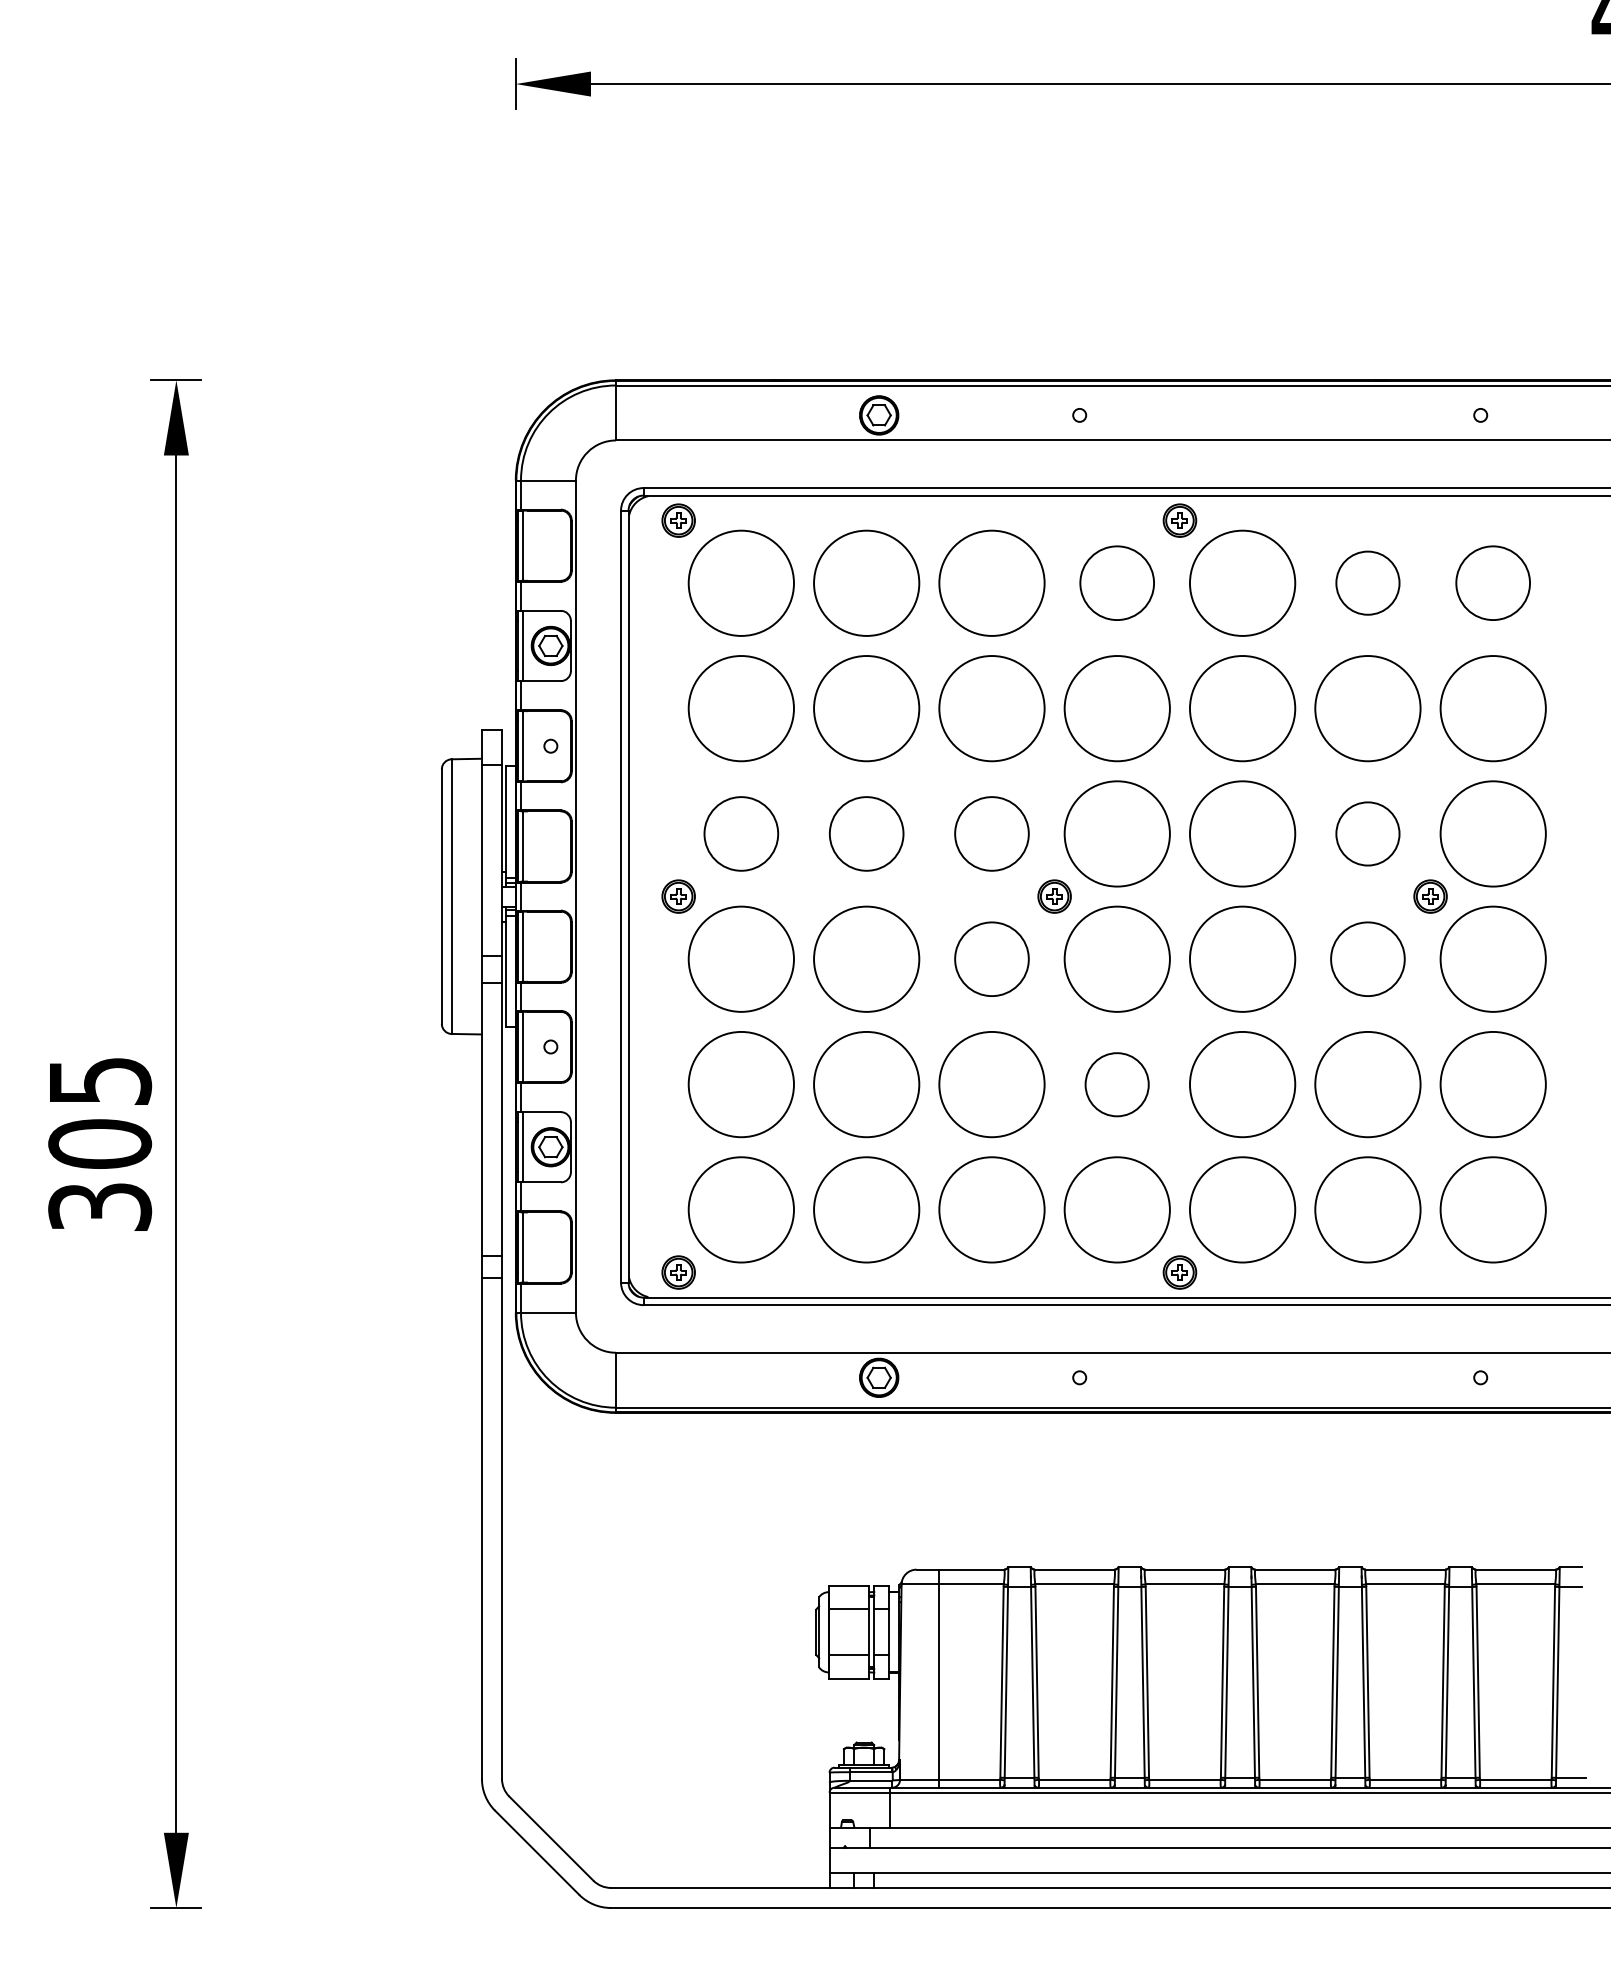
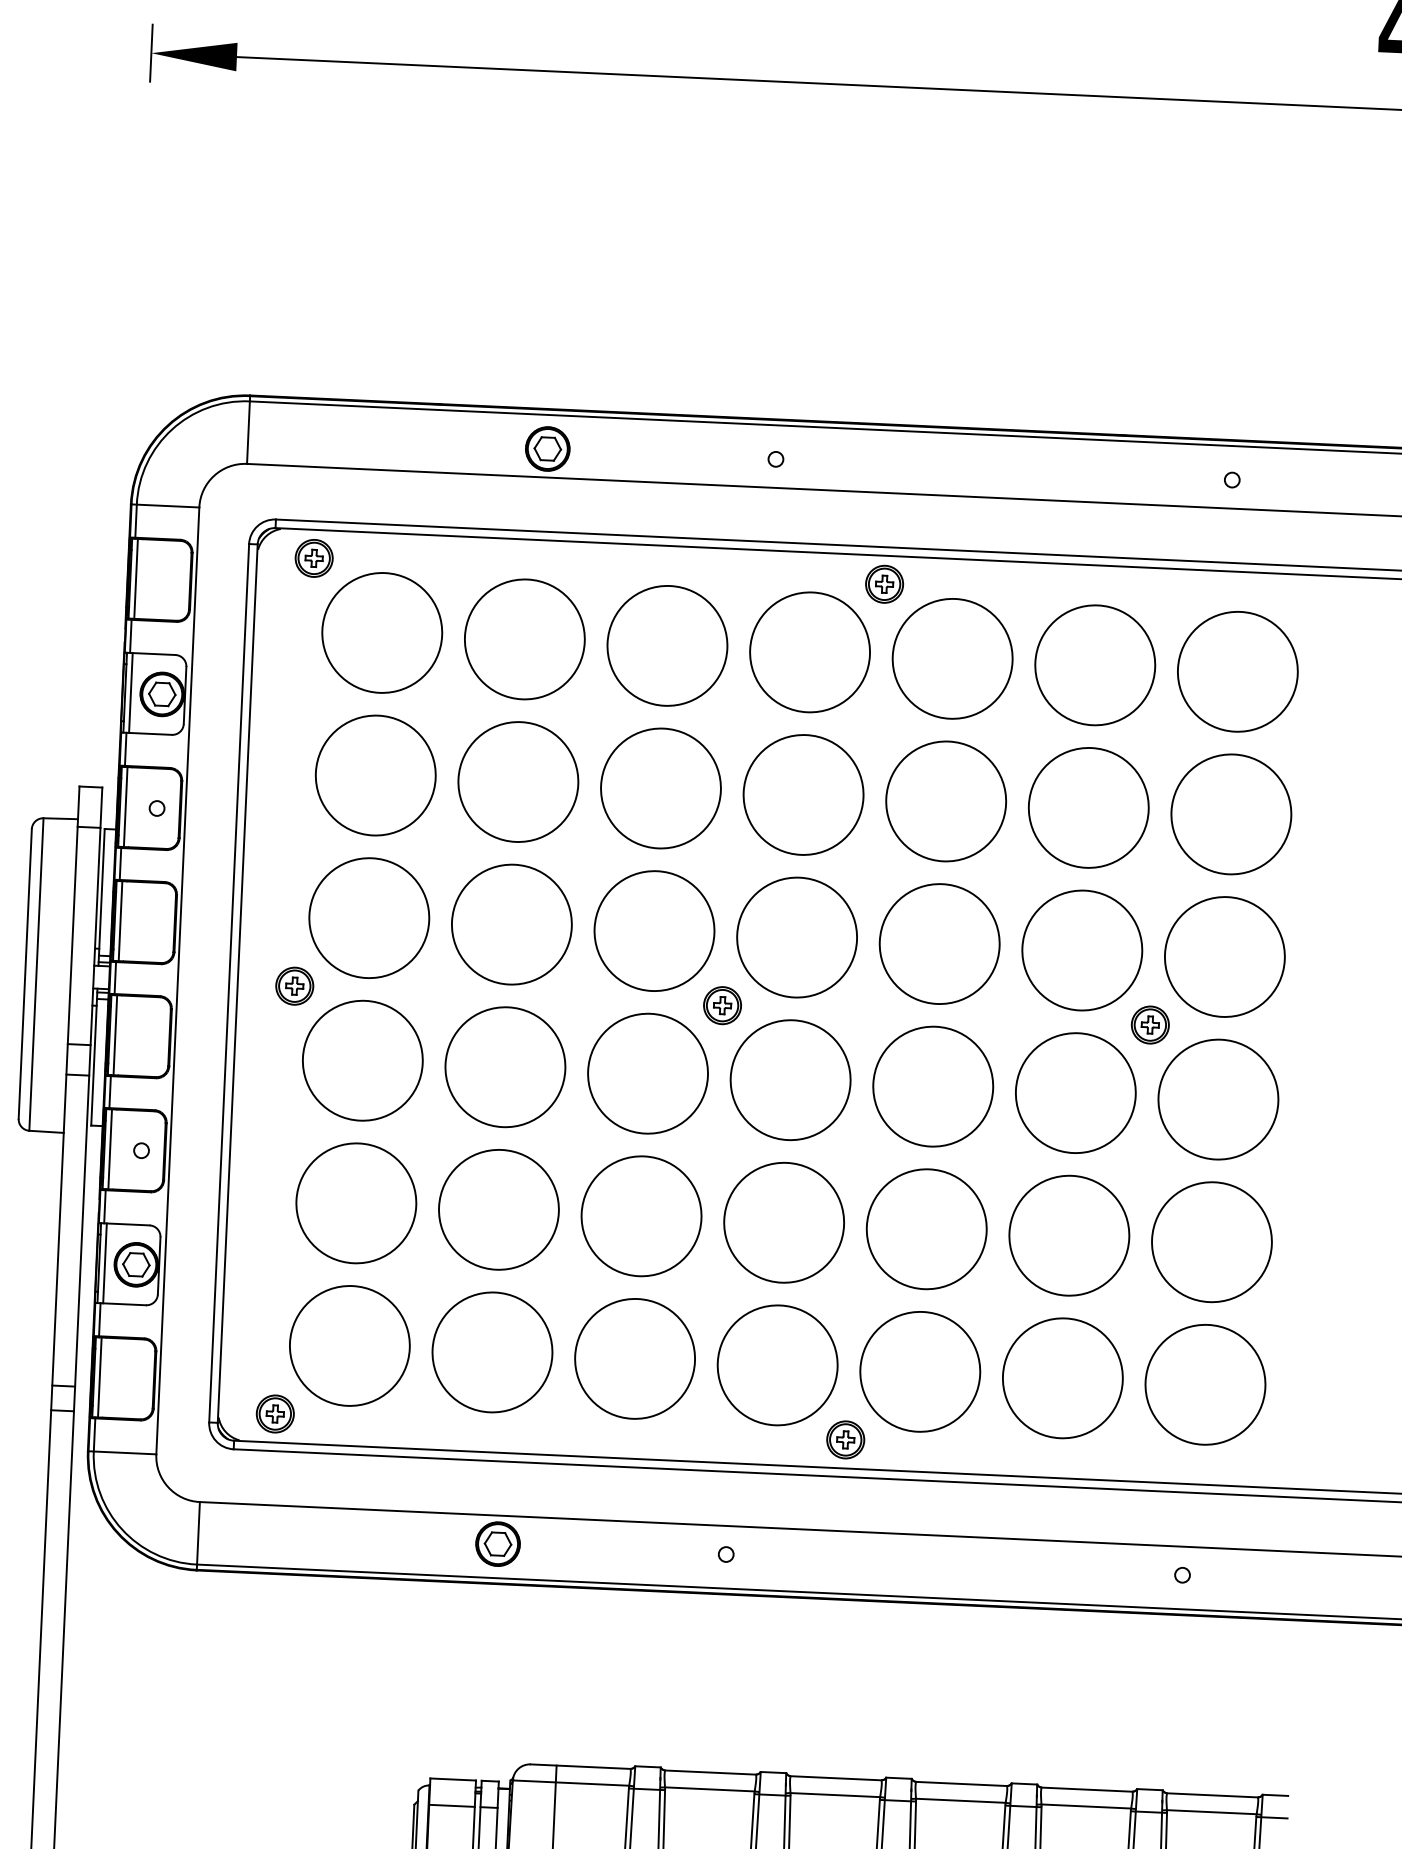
circle: (1116, 582) -> (809, 651), size x1.43
circle: (1367, 582) -> (1094, 664), size x1.67
circle: (1492, 582) -> (1237, 670), size x1.43
circle: (740, 833) -> (368, 917), size x1.43
circle: (866, 833) -> (511, 924), size x1.43
circle: (991, 833) -> (653, 930), size x1.43
circle: (1367, 833) -> (1081, 950), size x1.67
circle: (991, 958) -> (647, 1072), size x1.43
circle: (1367, 958) -> (1075, 1092), size x1.43
circle: (1116, 1084) -> (783, 1222), size x1.67

